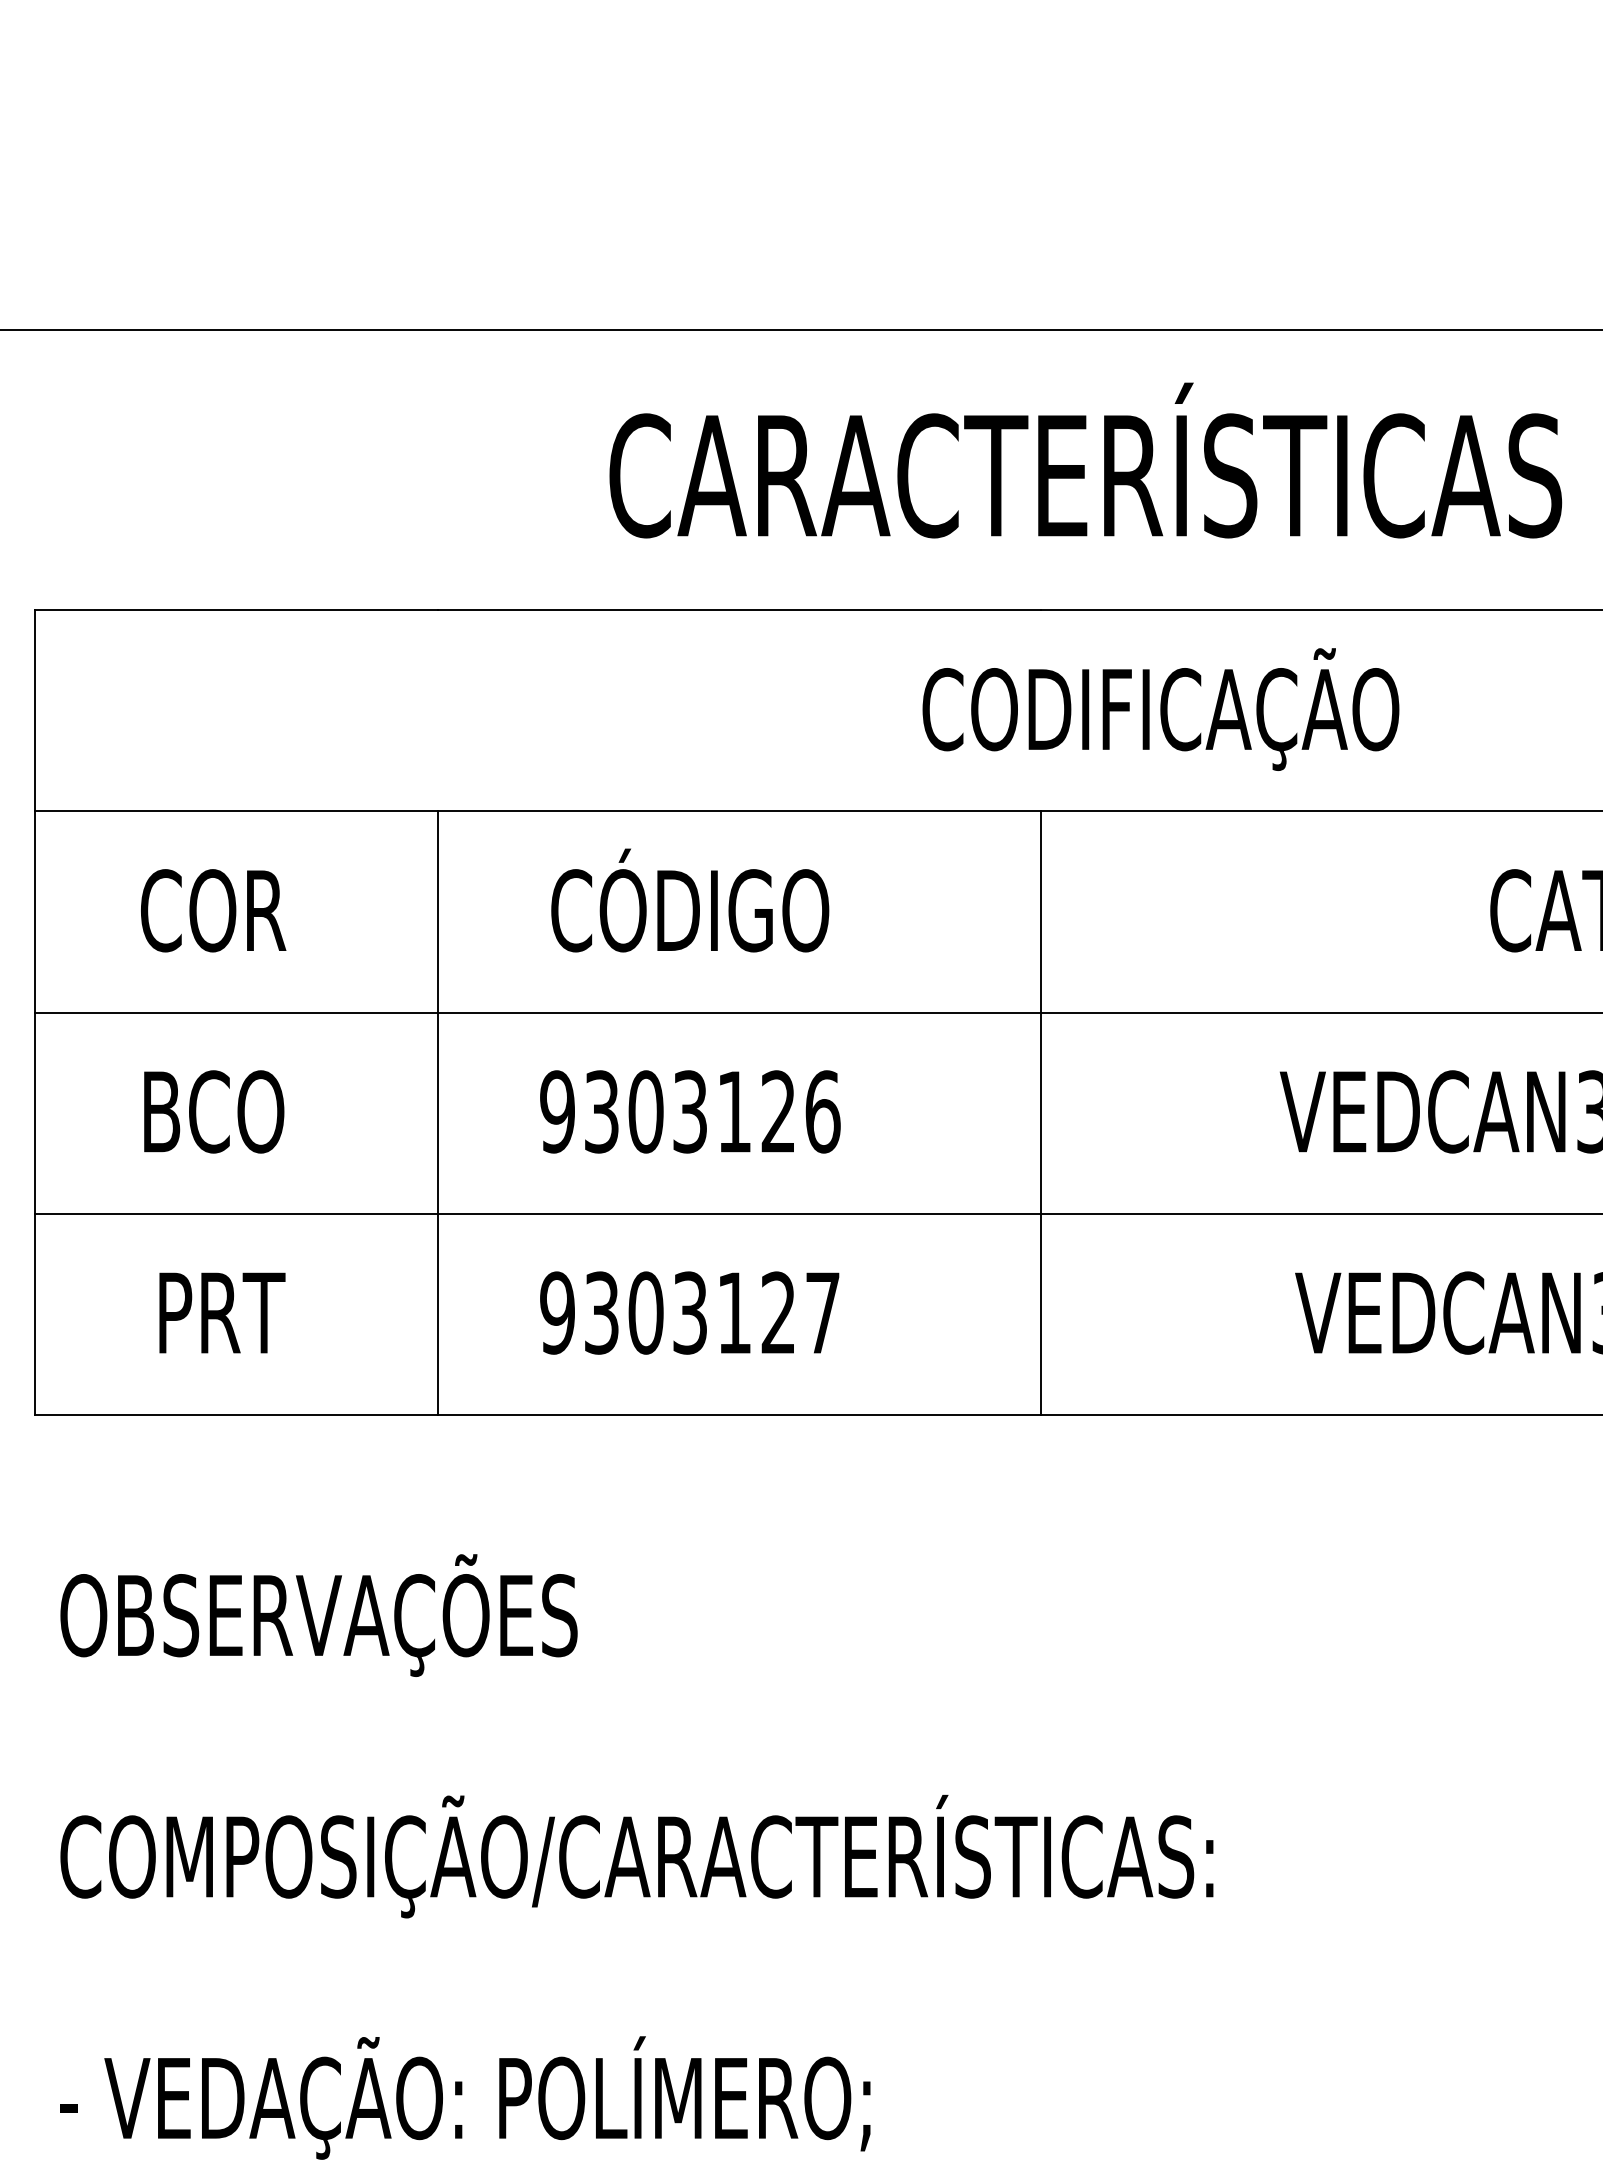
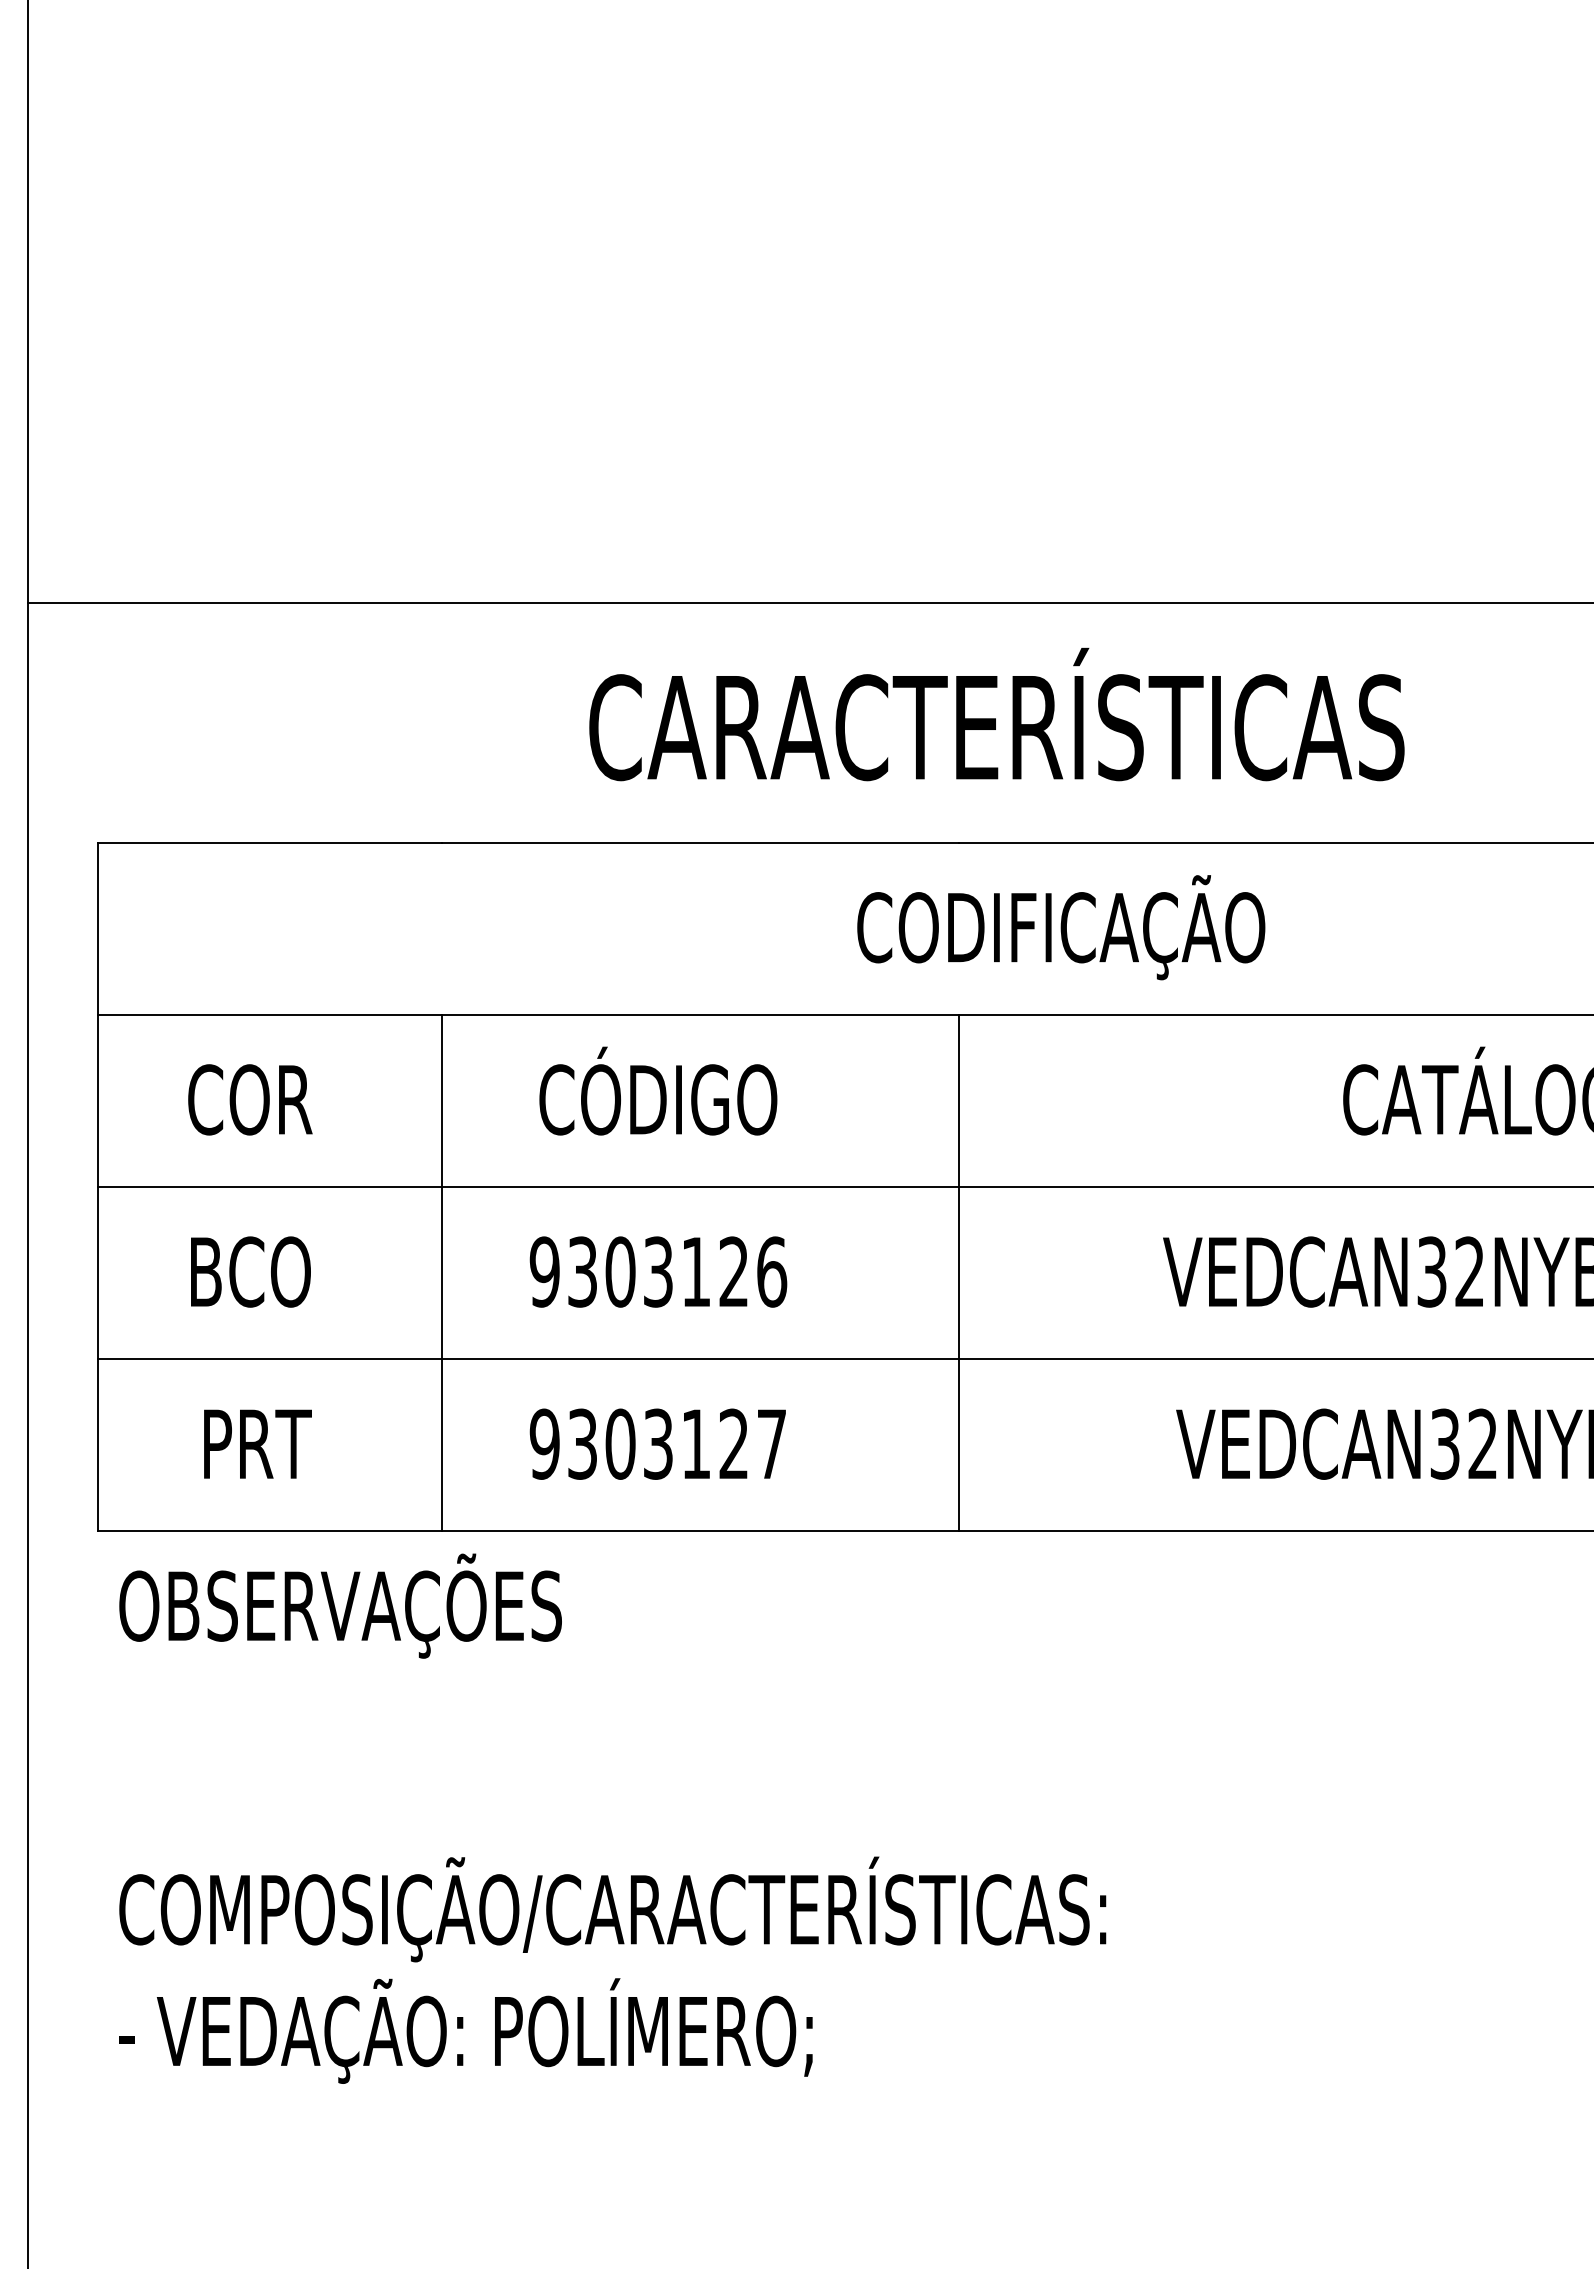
text: (318, 1614) -> (340, 1605), moved
text: (464, 2097) -> (465, 2030), moved

